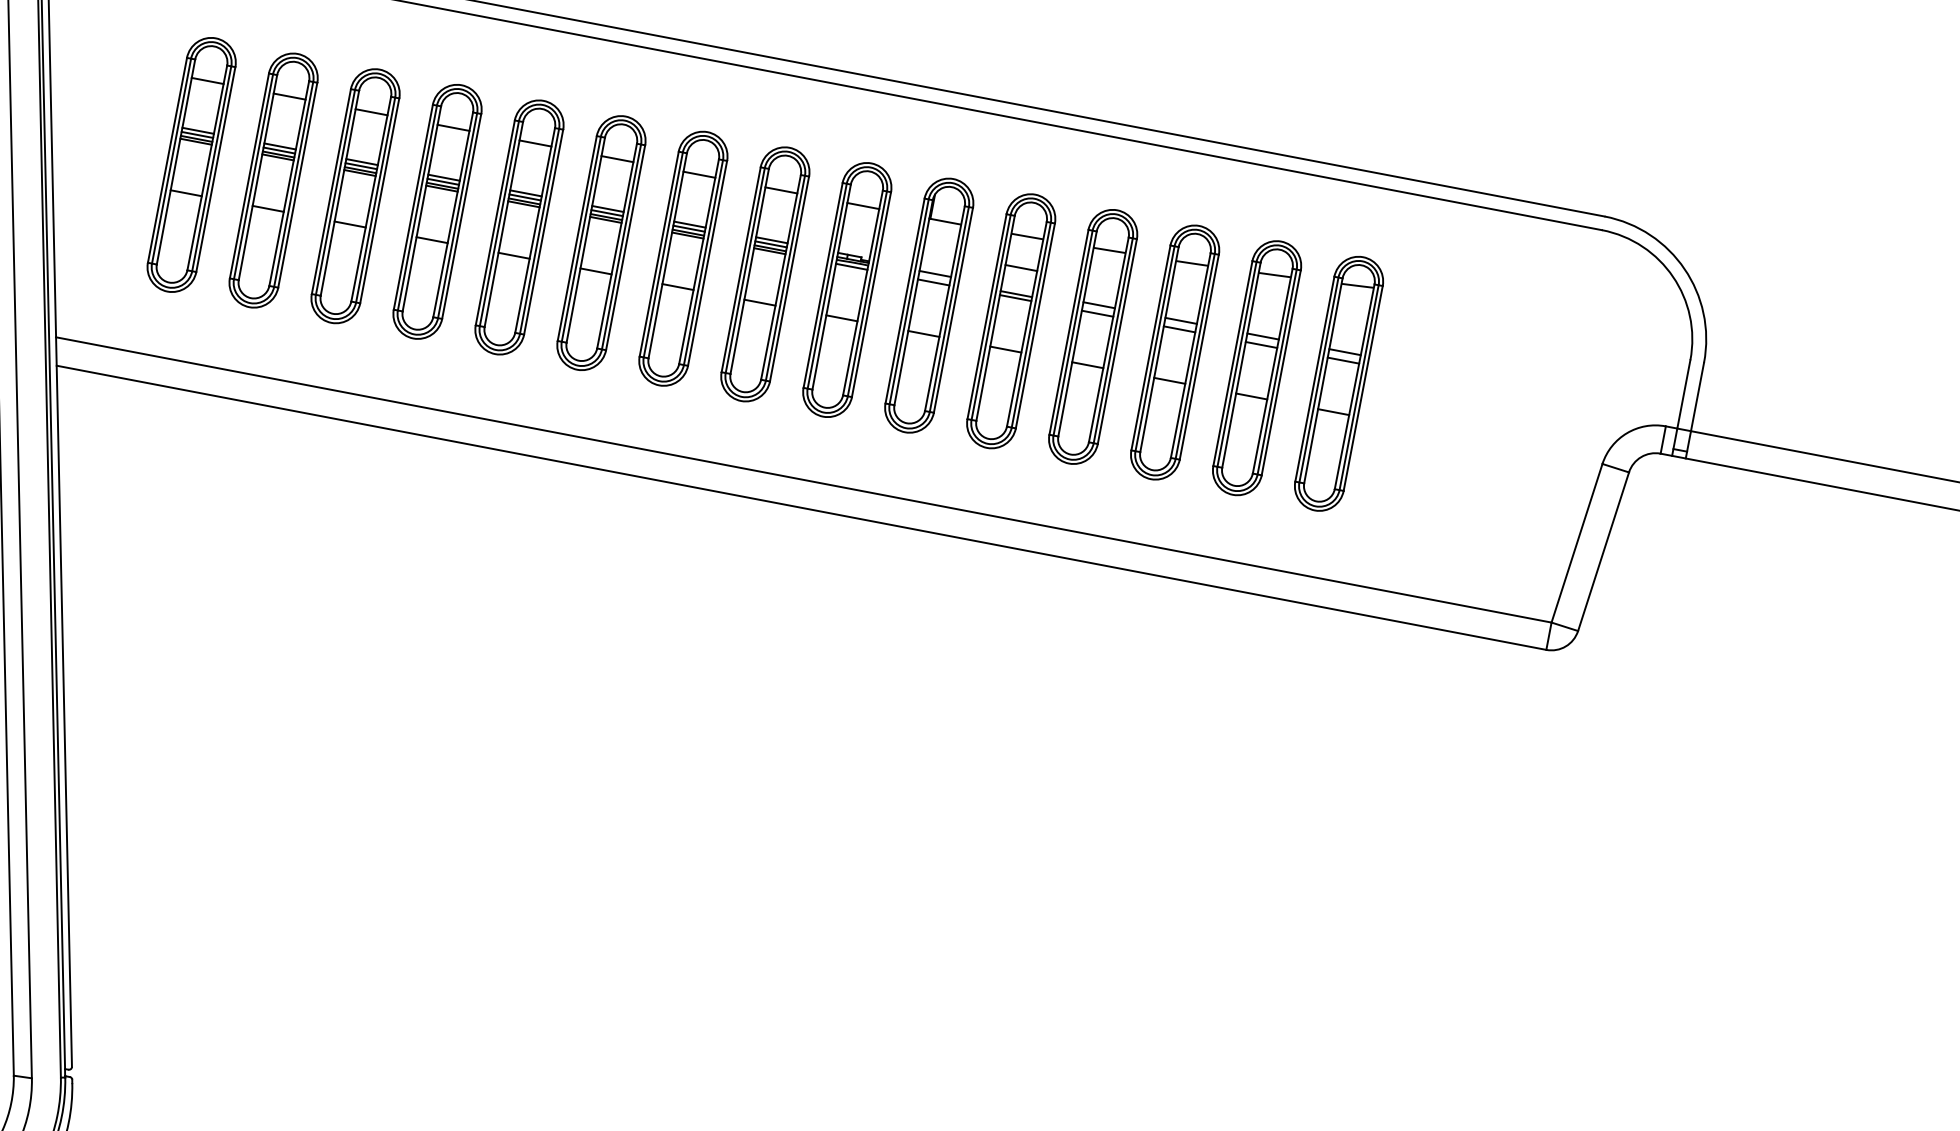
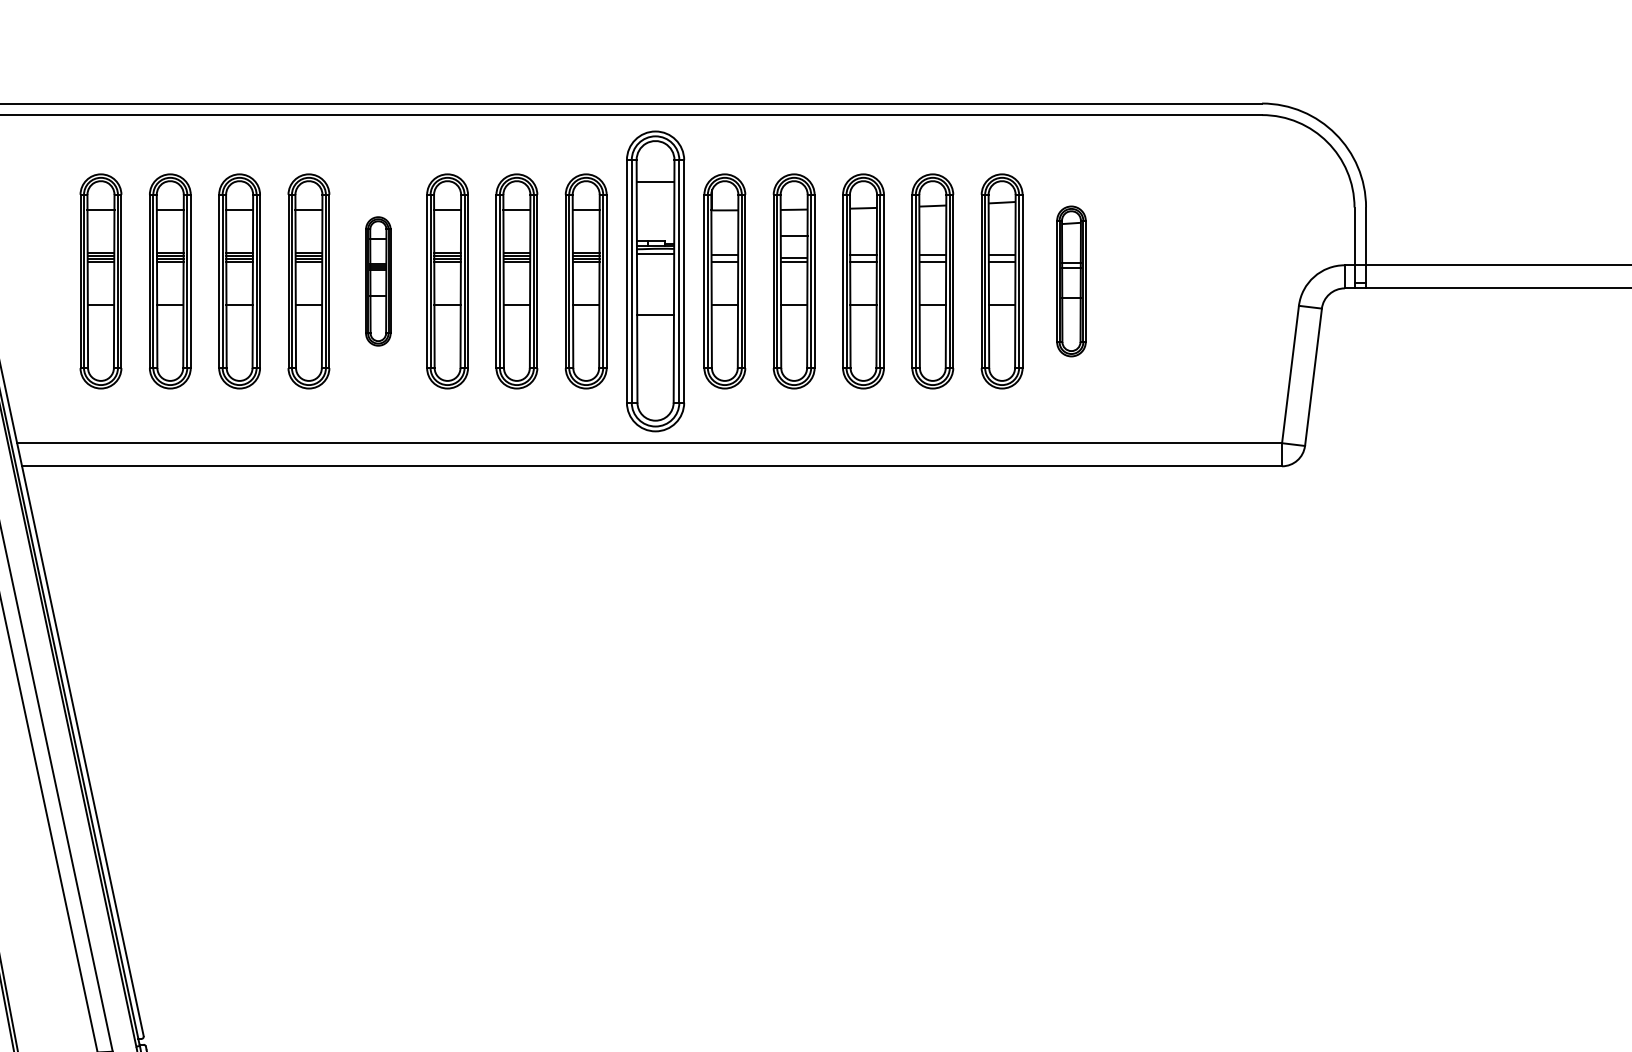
part: (519, 227) -> (378, 281), size x0.6
part: (847, 290) -> (655, 281), size x1.4
part: (1339, 383) -> (1071, 281), size x0.7

